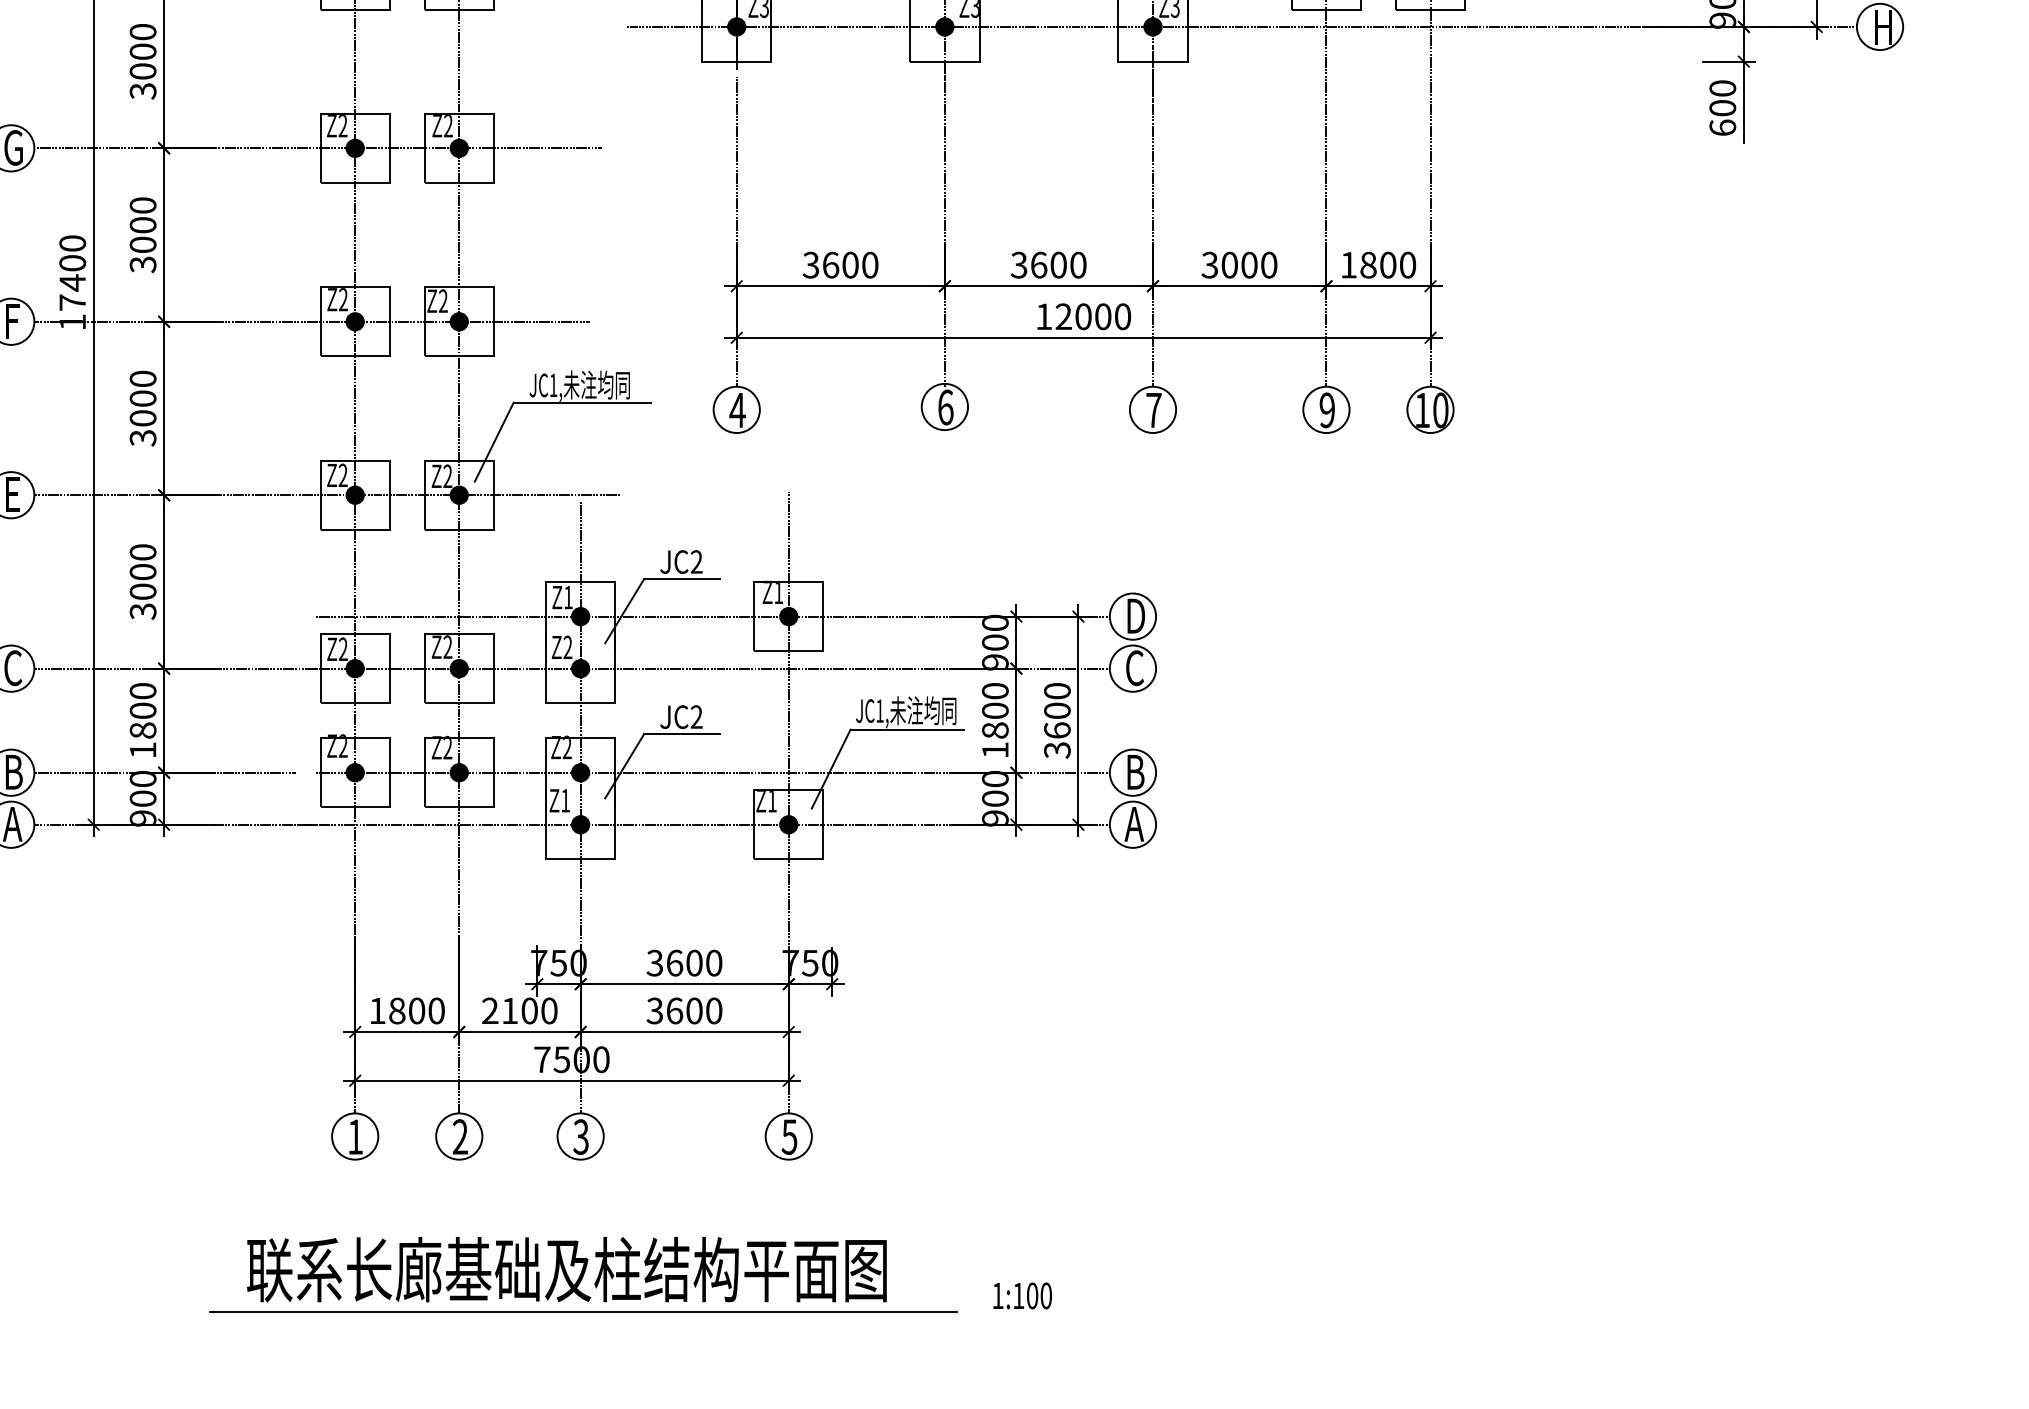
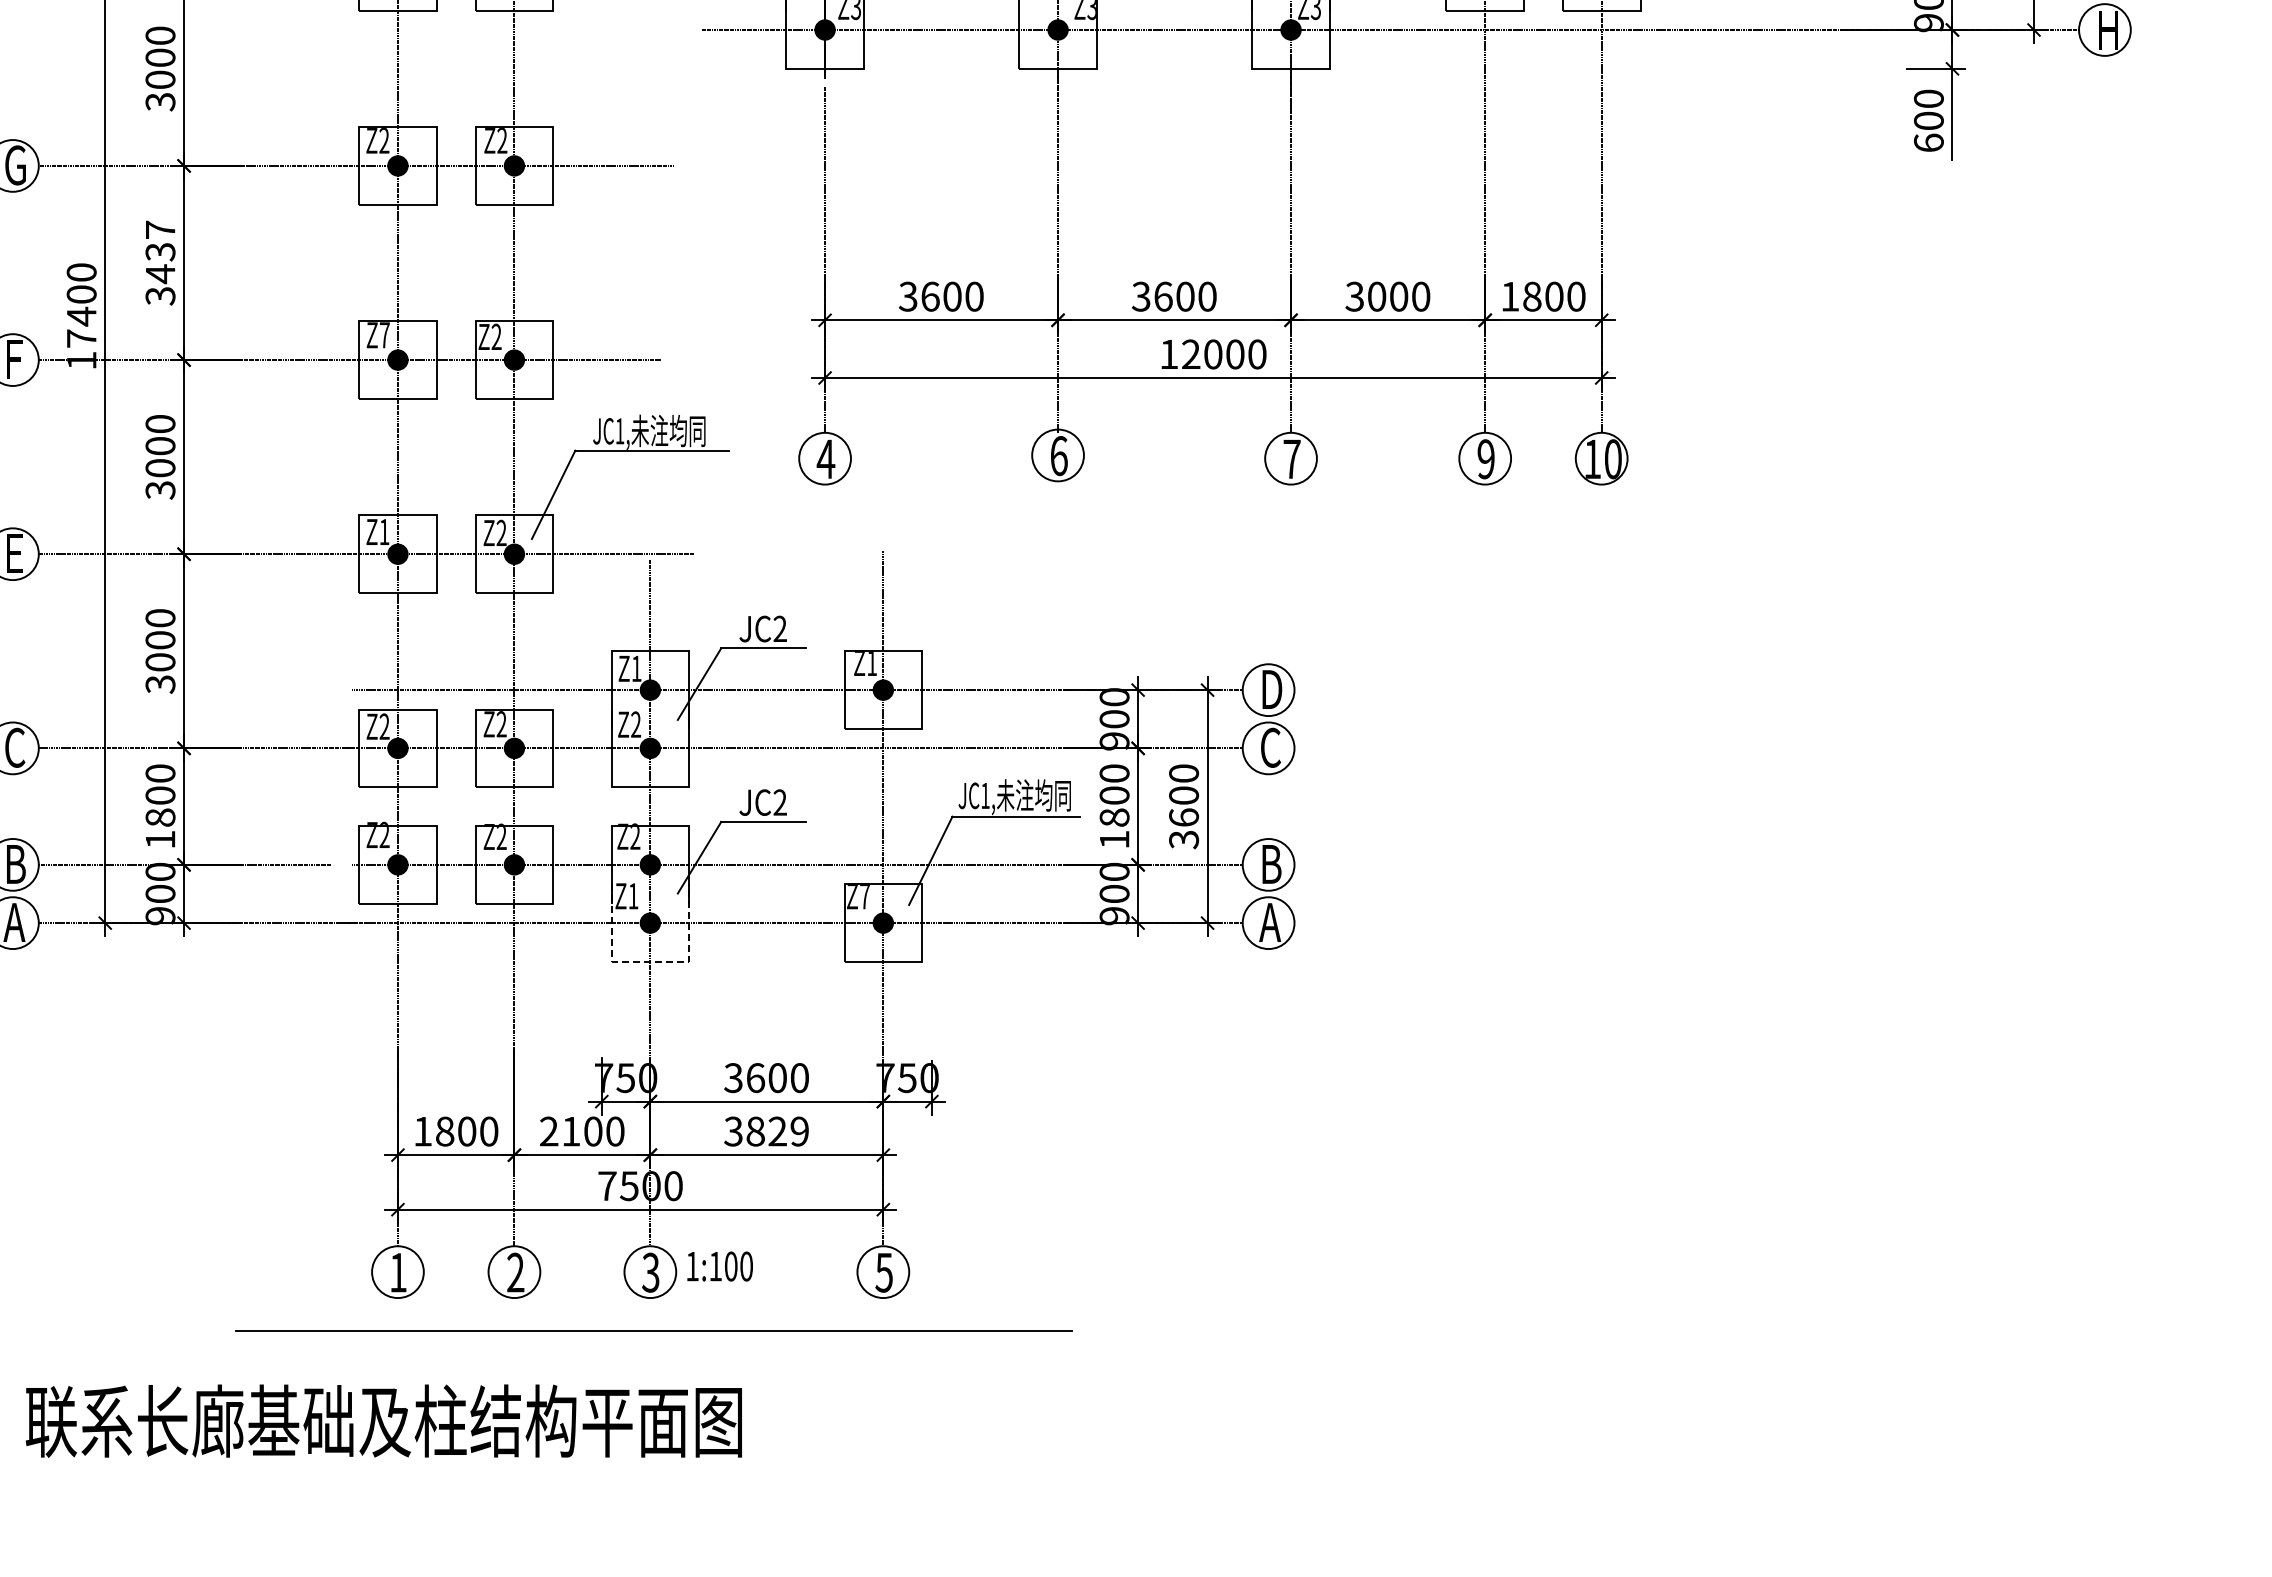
text: (143, 225) -> (160, 252), 3000 -> 3437
text: (343, 299) -> (384, 335), Z2 -> Z7
text: (343, 474) -> (384, 531), Z2 -> Z1
text: (771, 801) -> (864, 897), Z1 -> Z7
line: (580, 859) -> (650, 961), solid -> dashed
text: (694, 1010) -> (777, 1131), 3600 -> 3829
text: (566, 1269) -> (383, 1420), moved
text: (1022, 1295) -> (719, 1266), moved
line: (583, 1311) -> (653, 1330), moved

